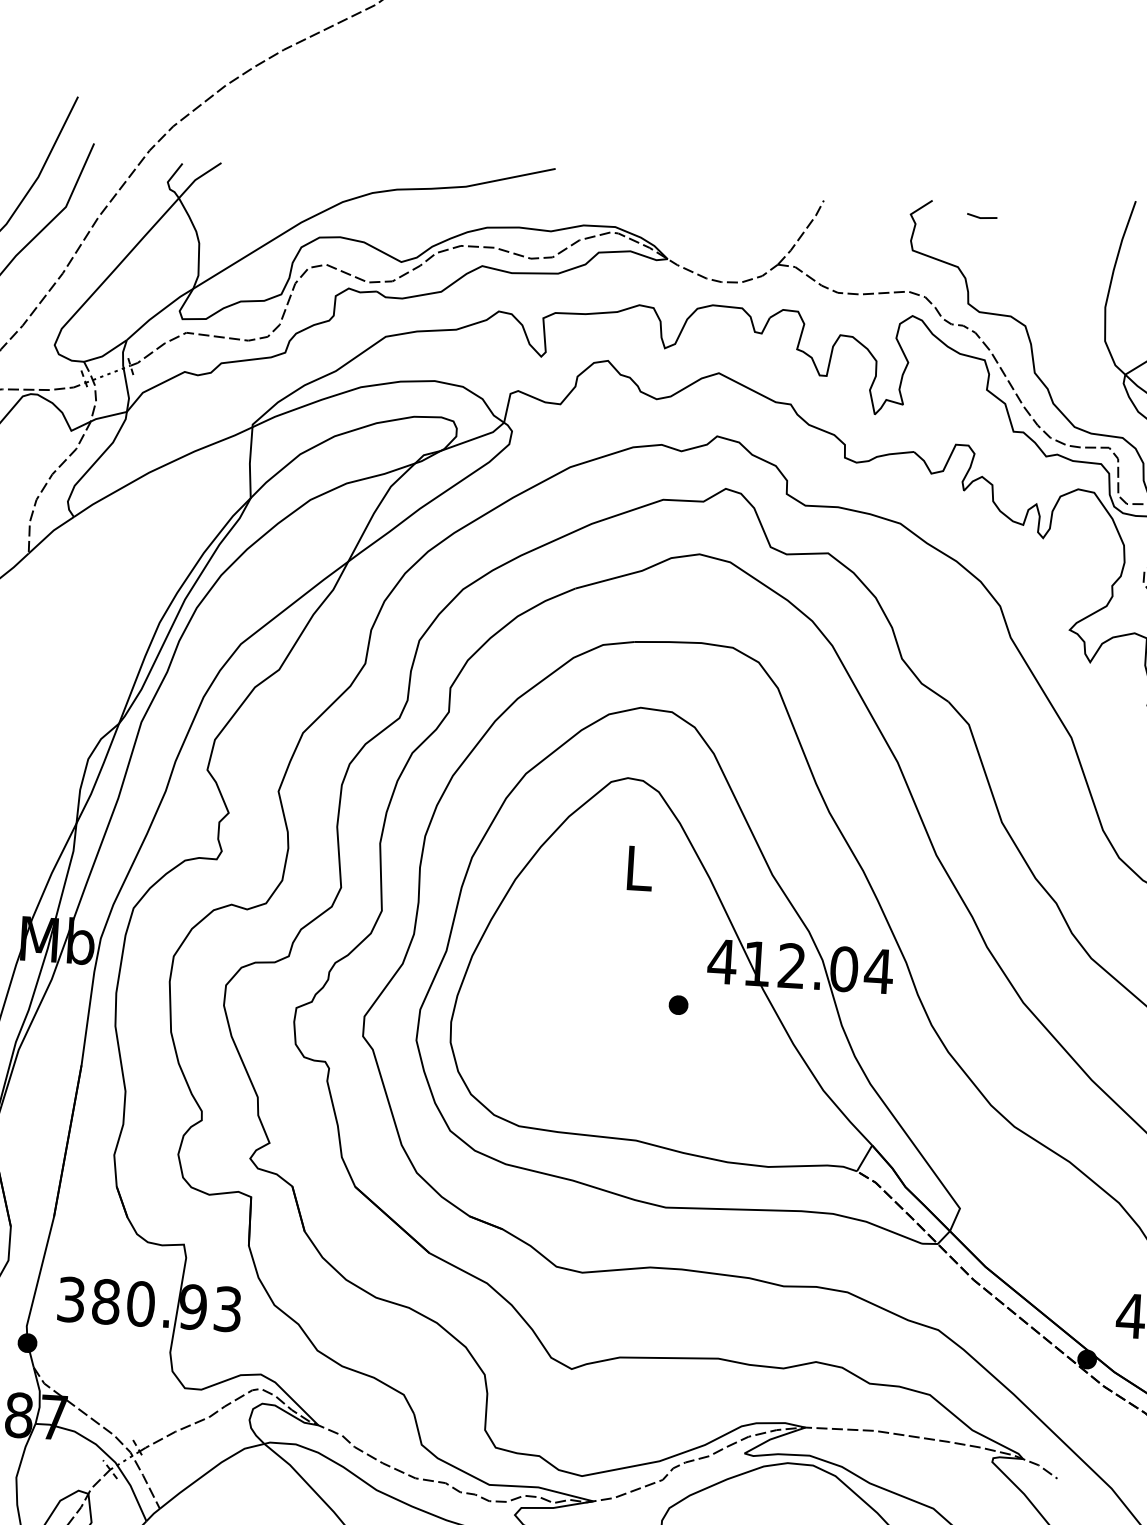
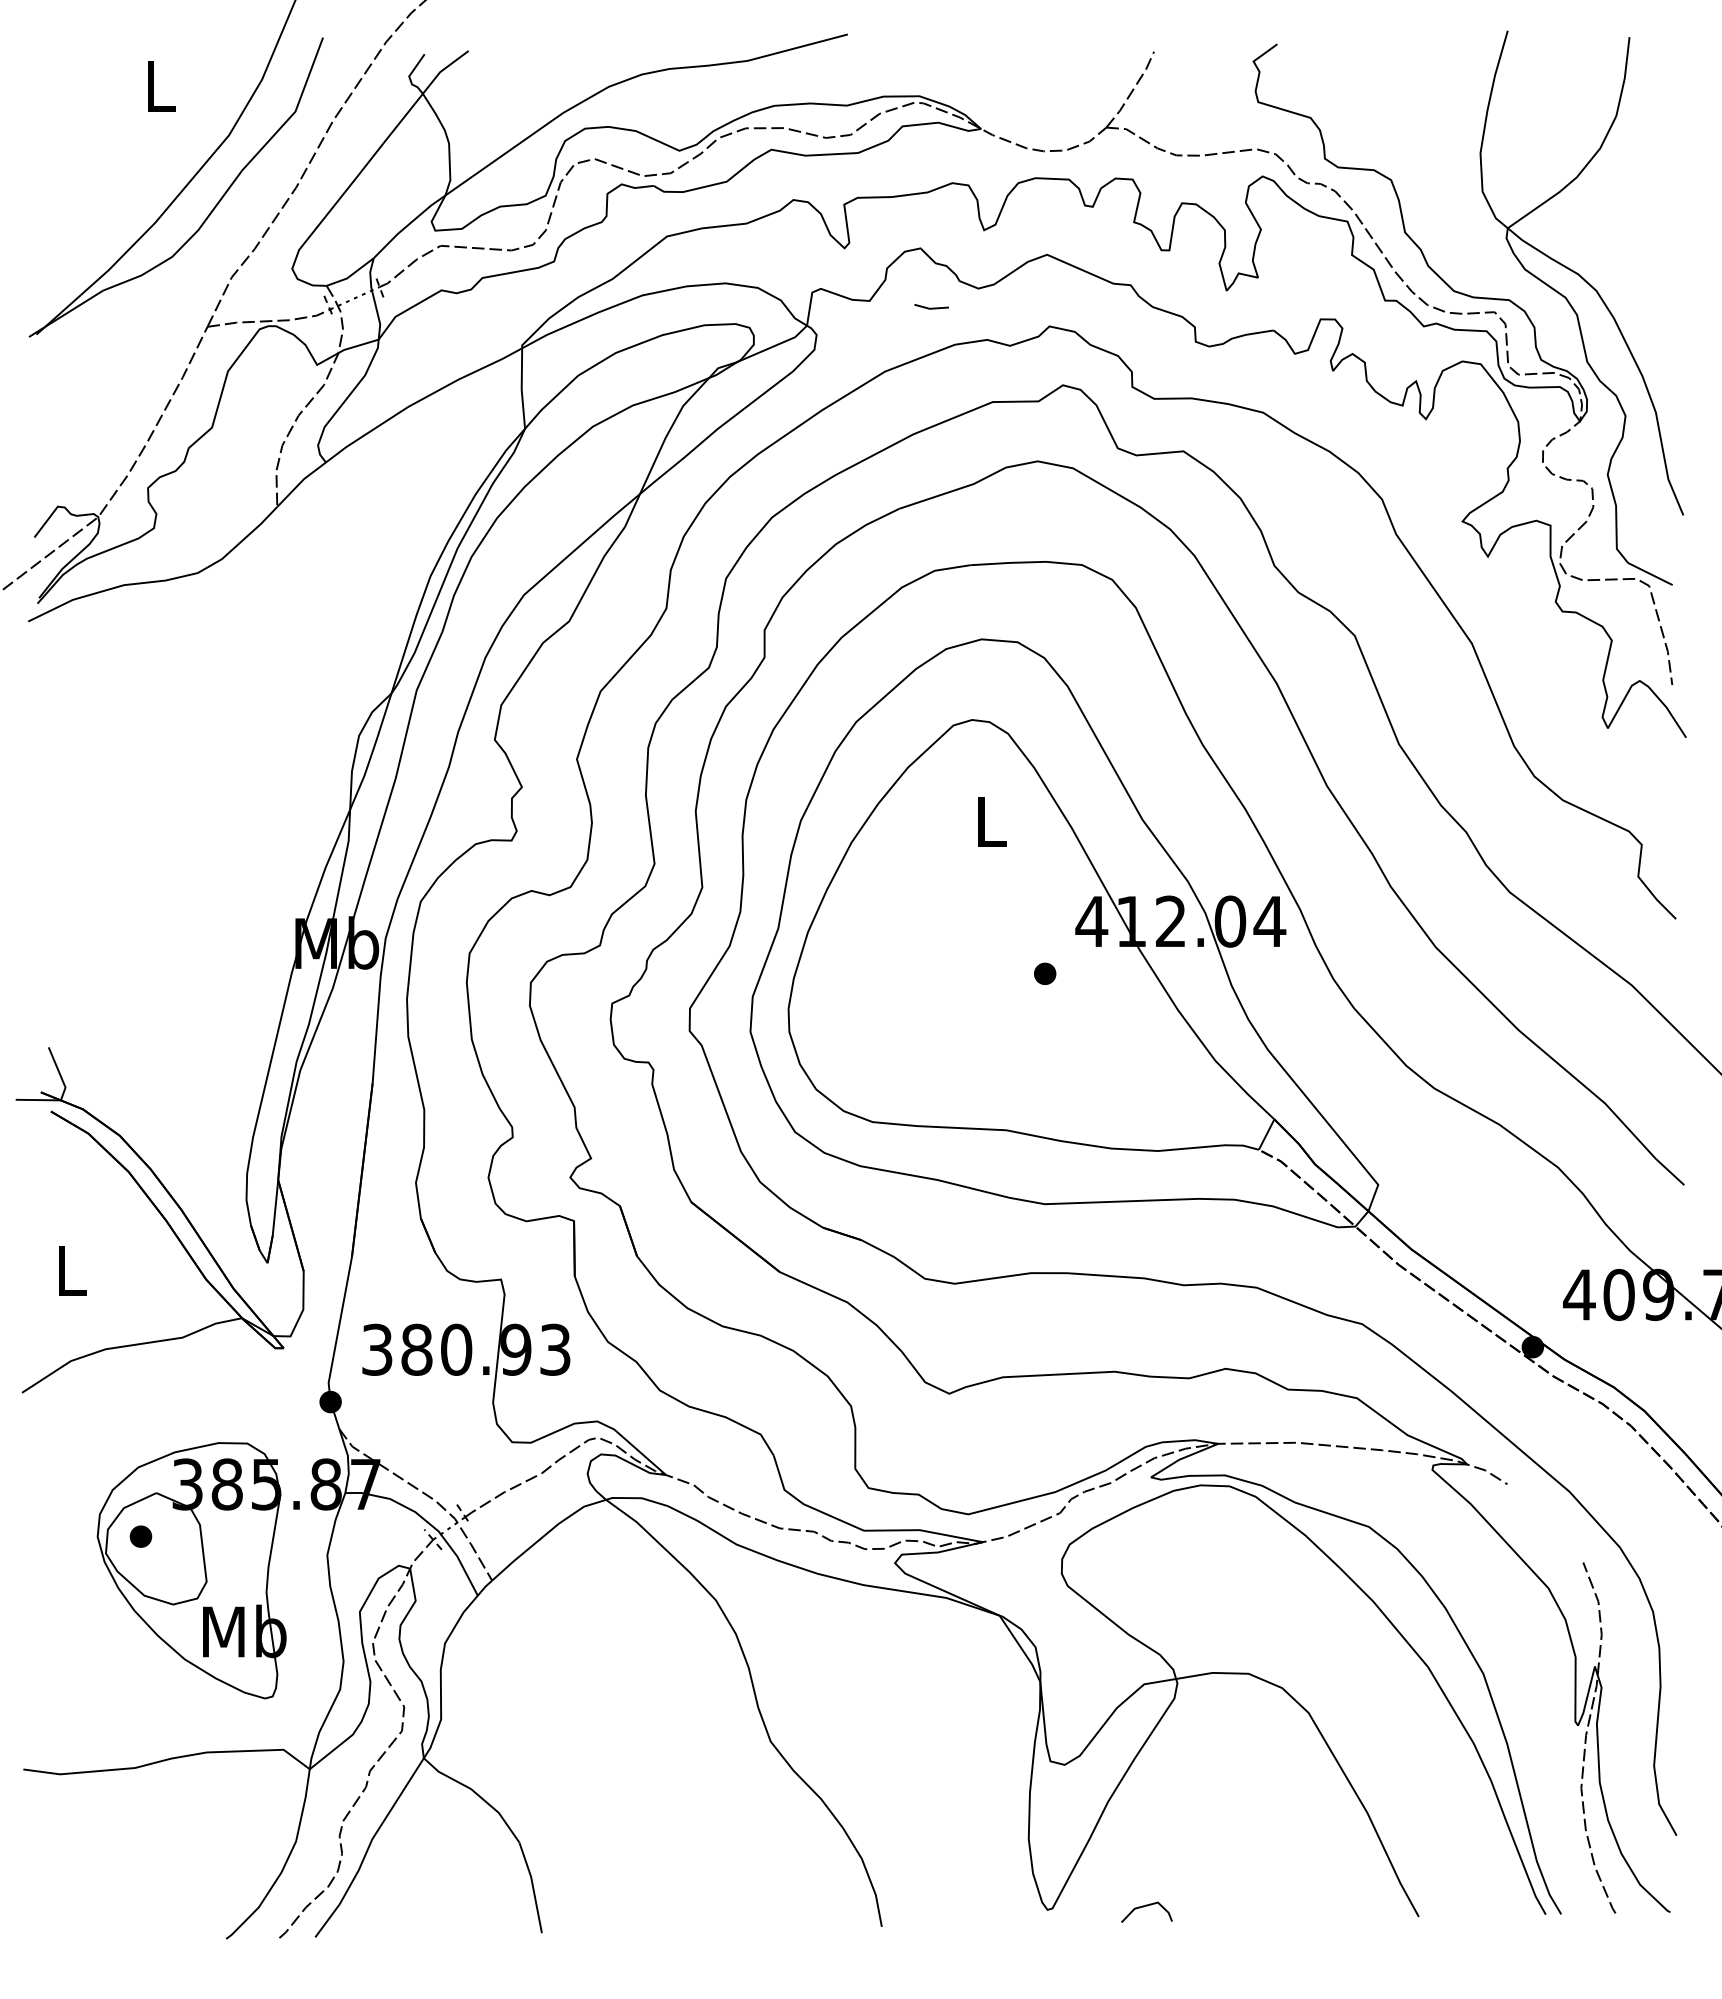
line: (982, 217) -> (931, 307), moved

